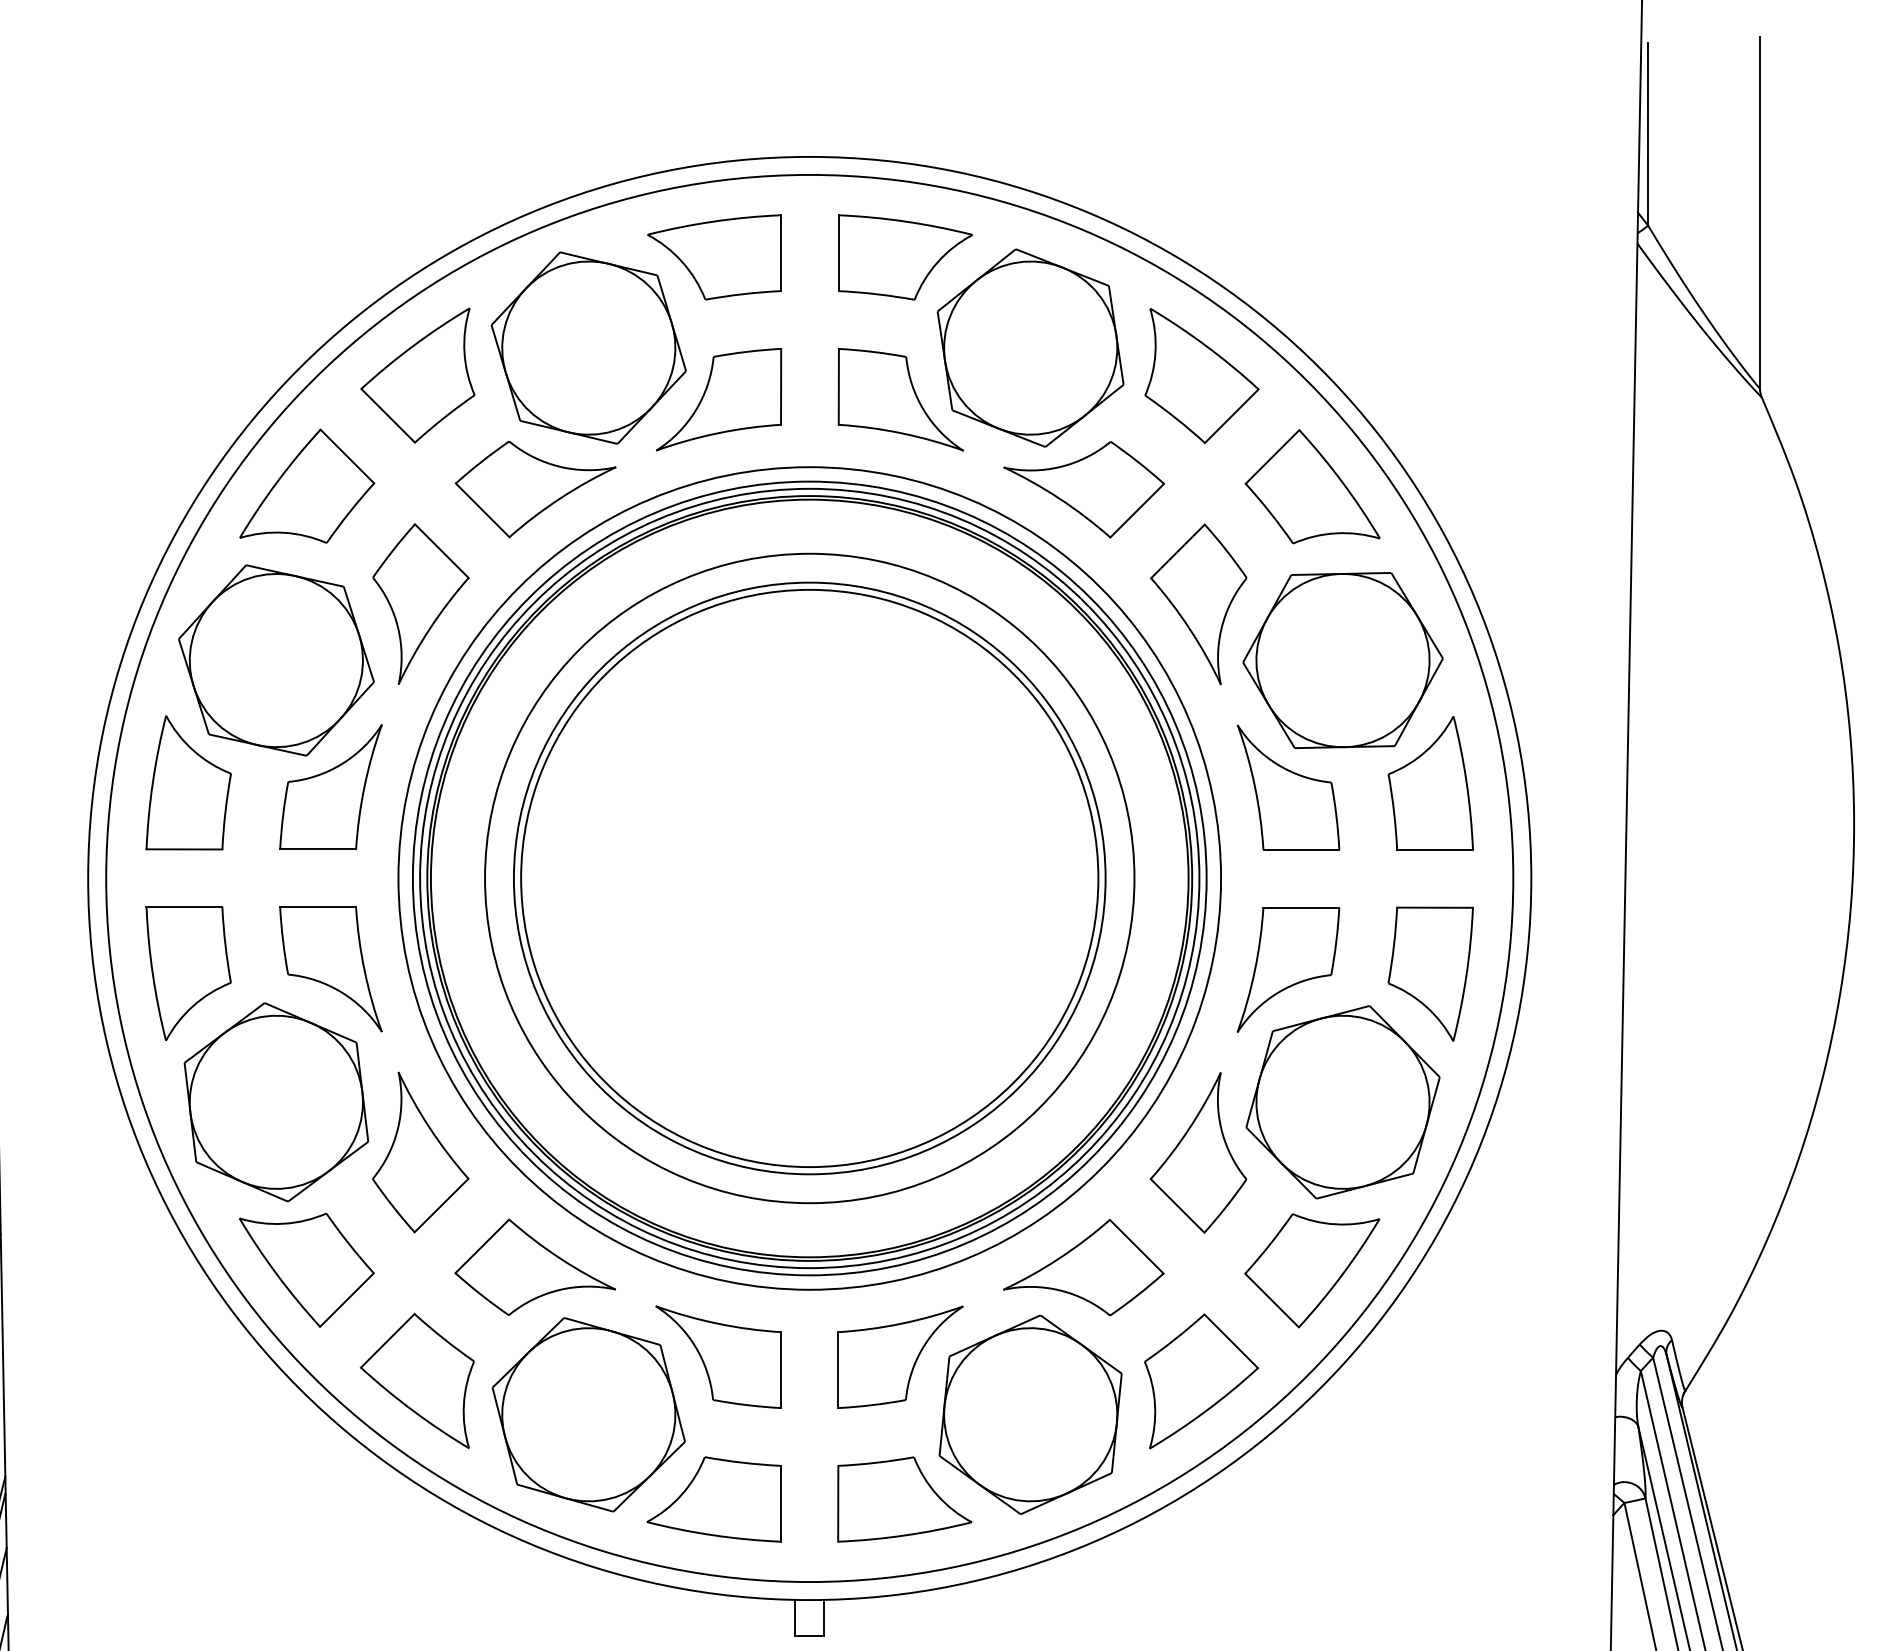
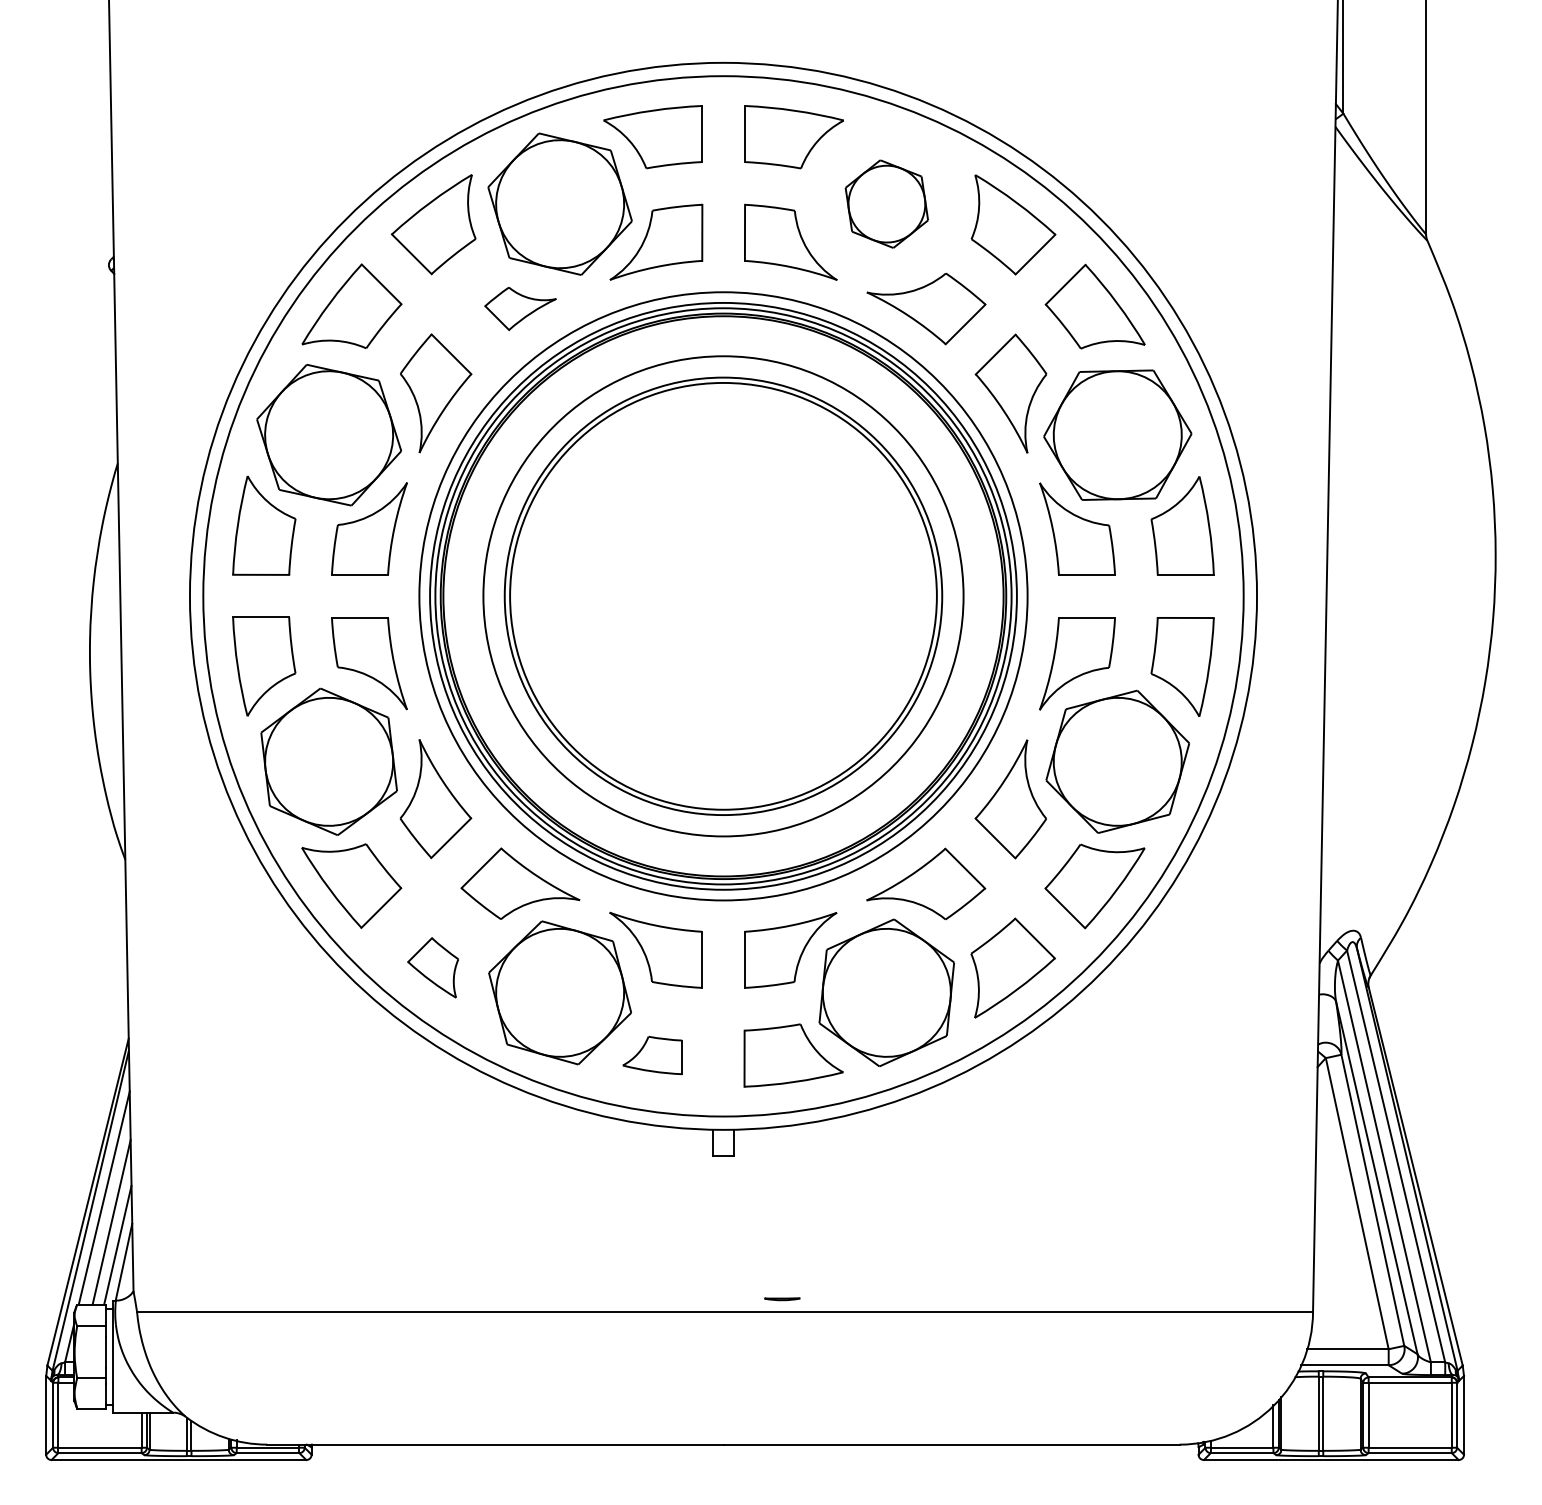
part: (1030, 347) -> (886, 203), size x0.6
part: (535, 489) -> (520, 308), size x0.6
part: (416, 1380) -> (432, 967), size x0.6
part: (713, 1499) -> (652, 1055), size x0.6

